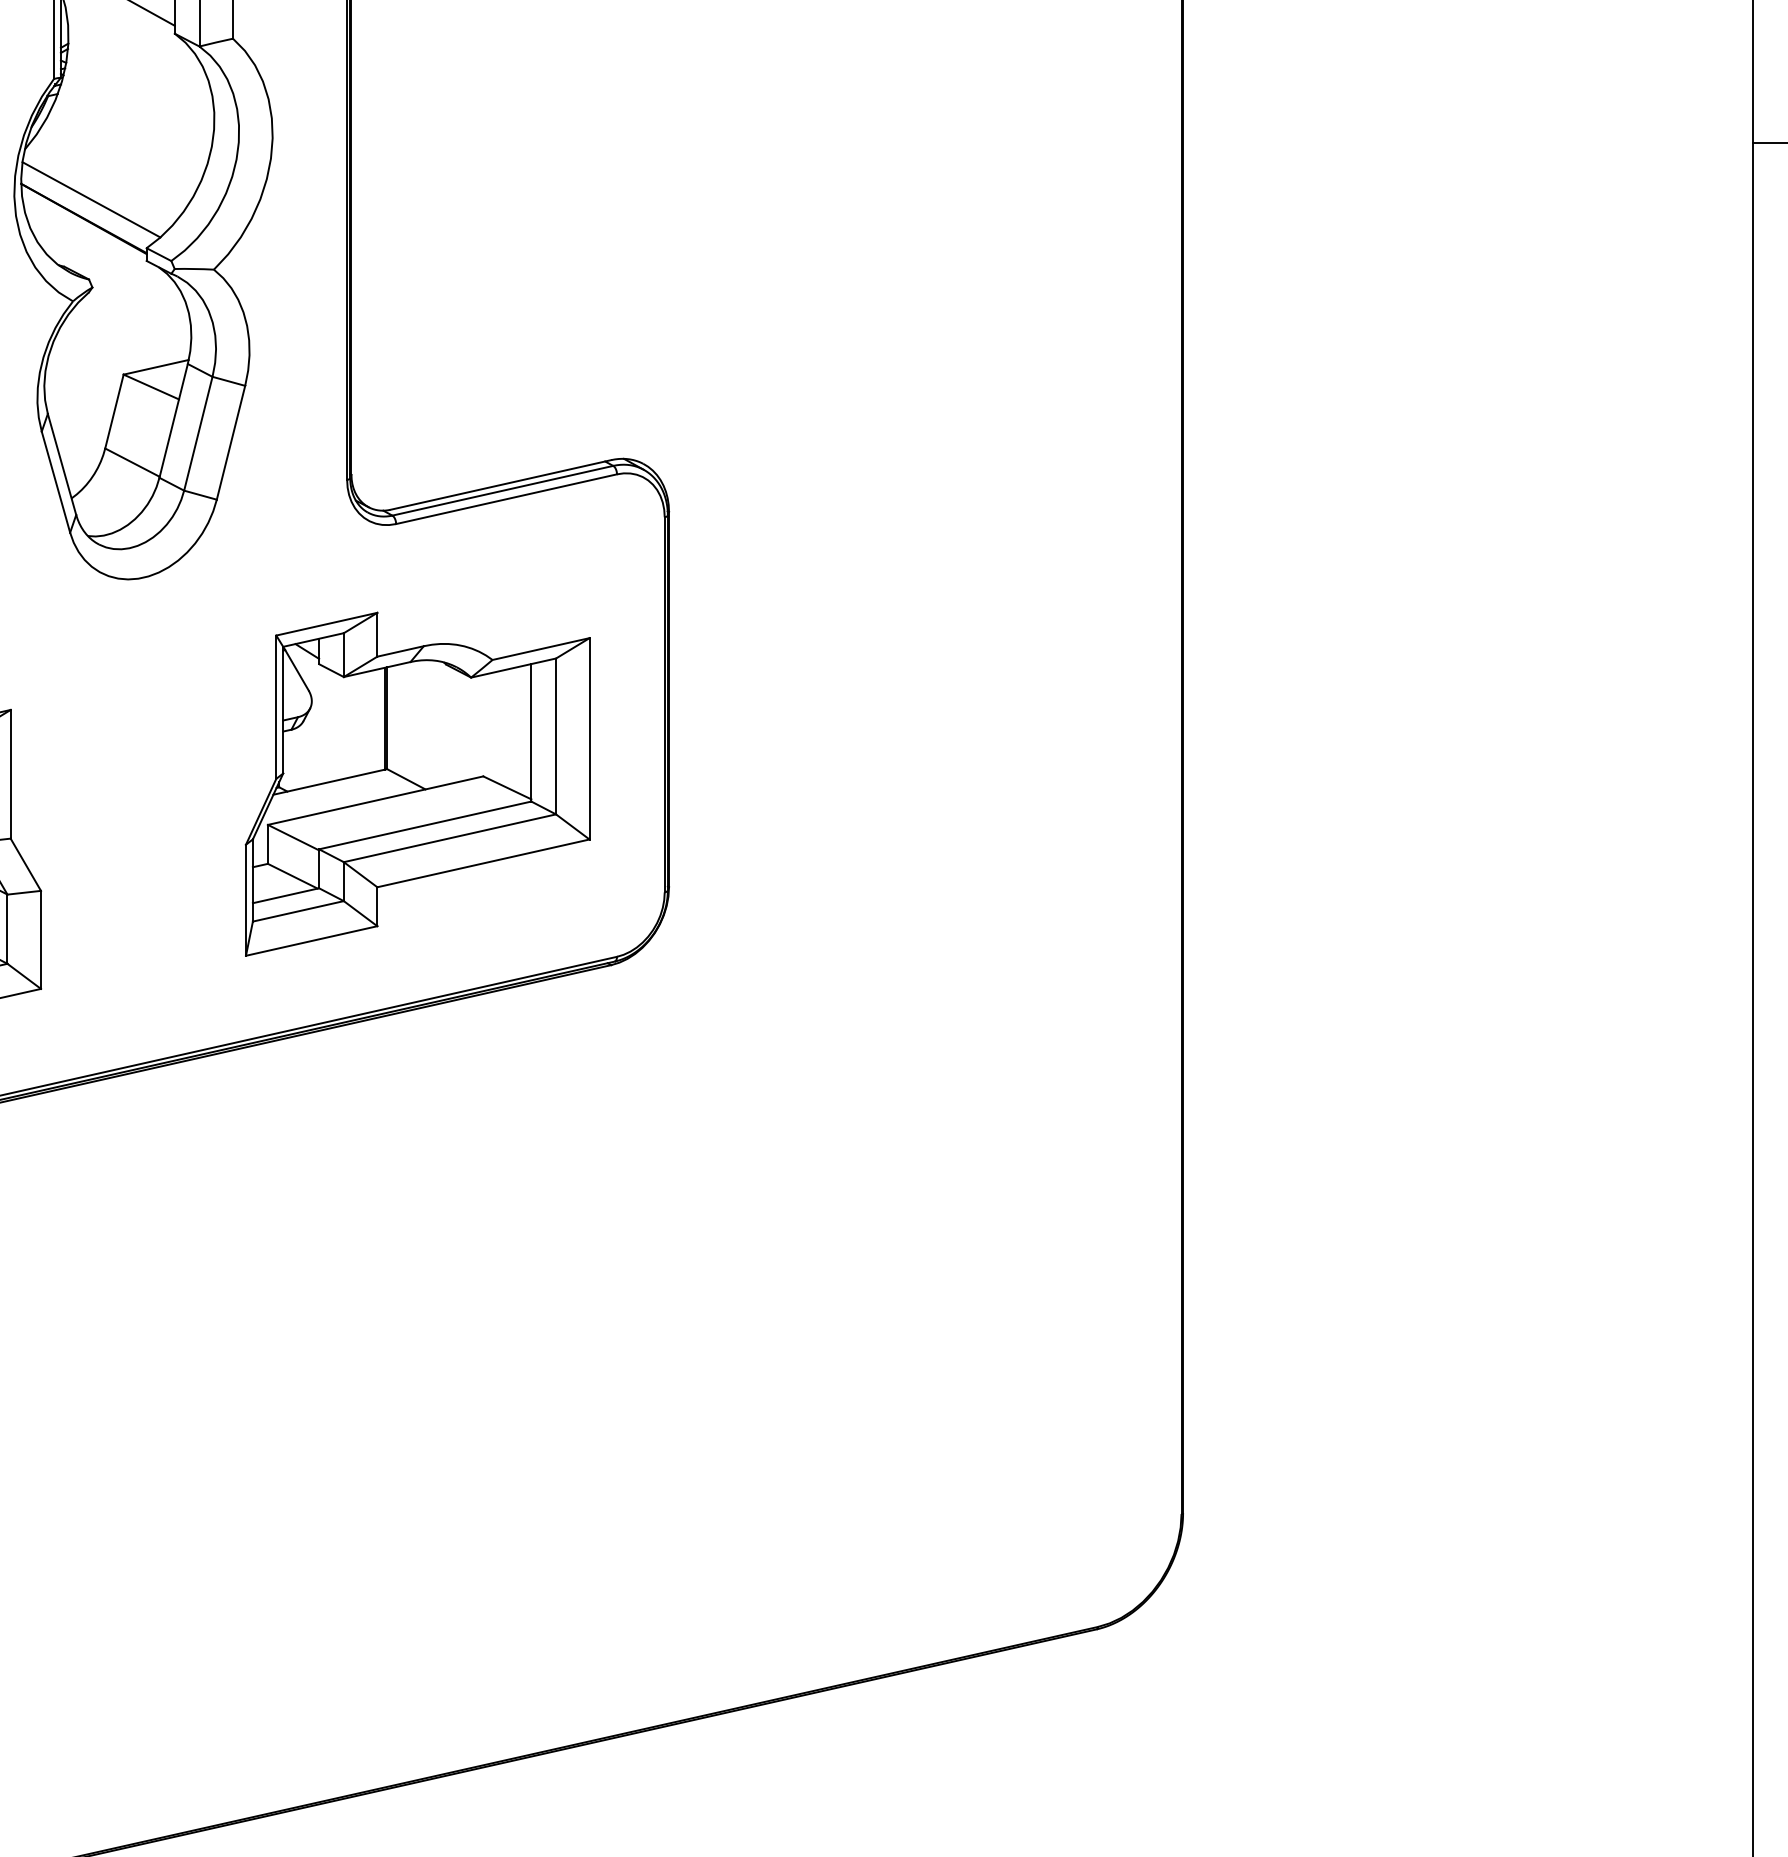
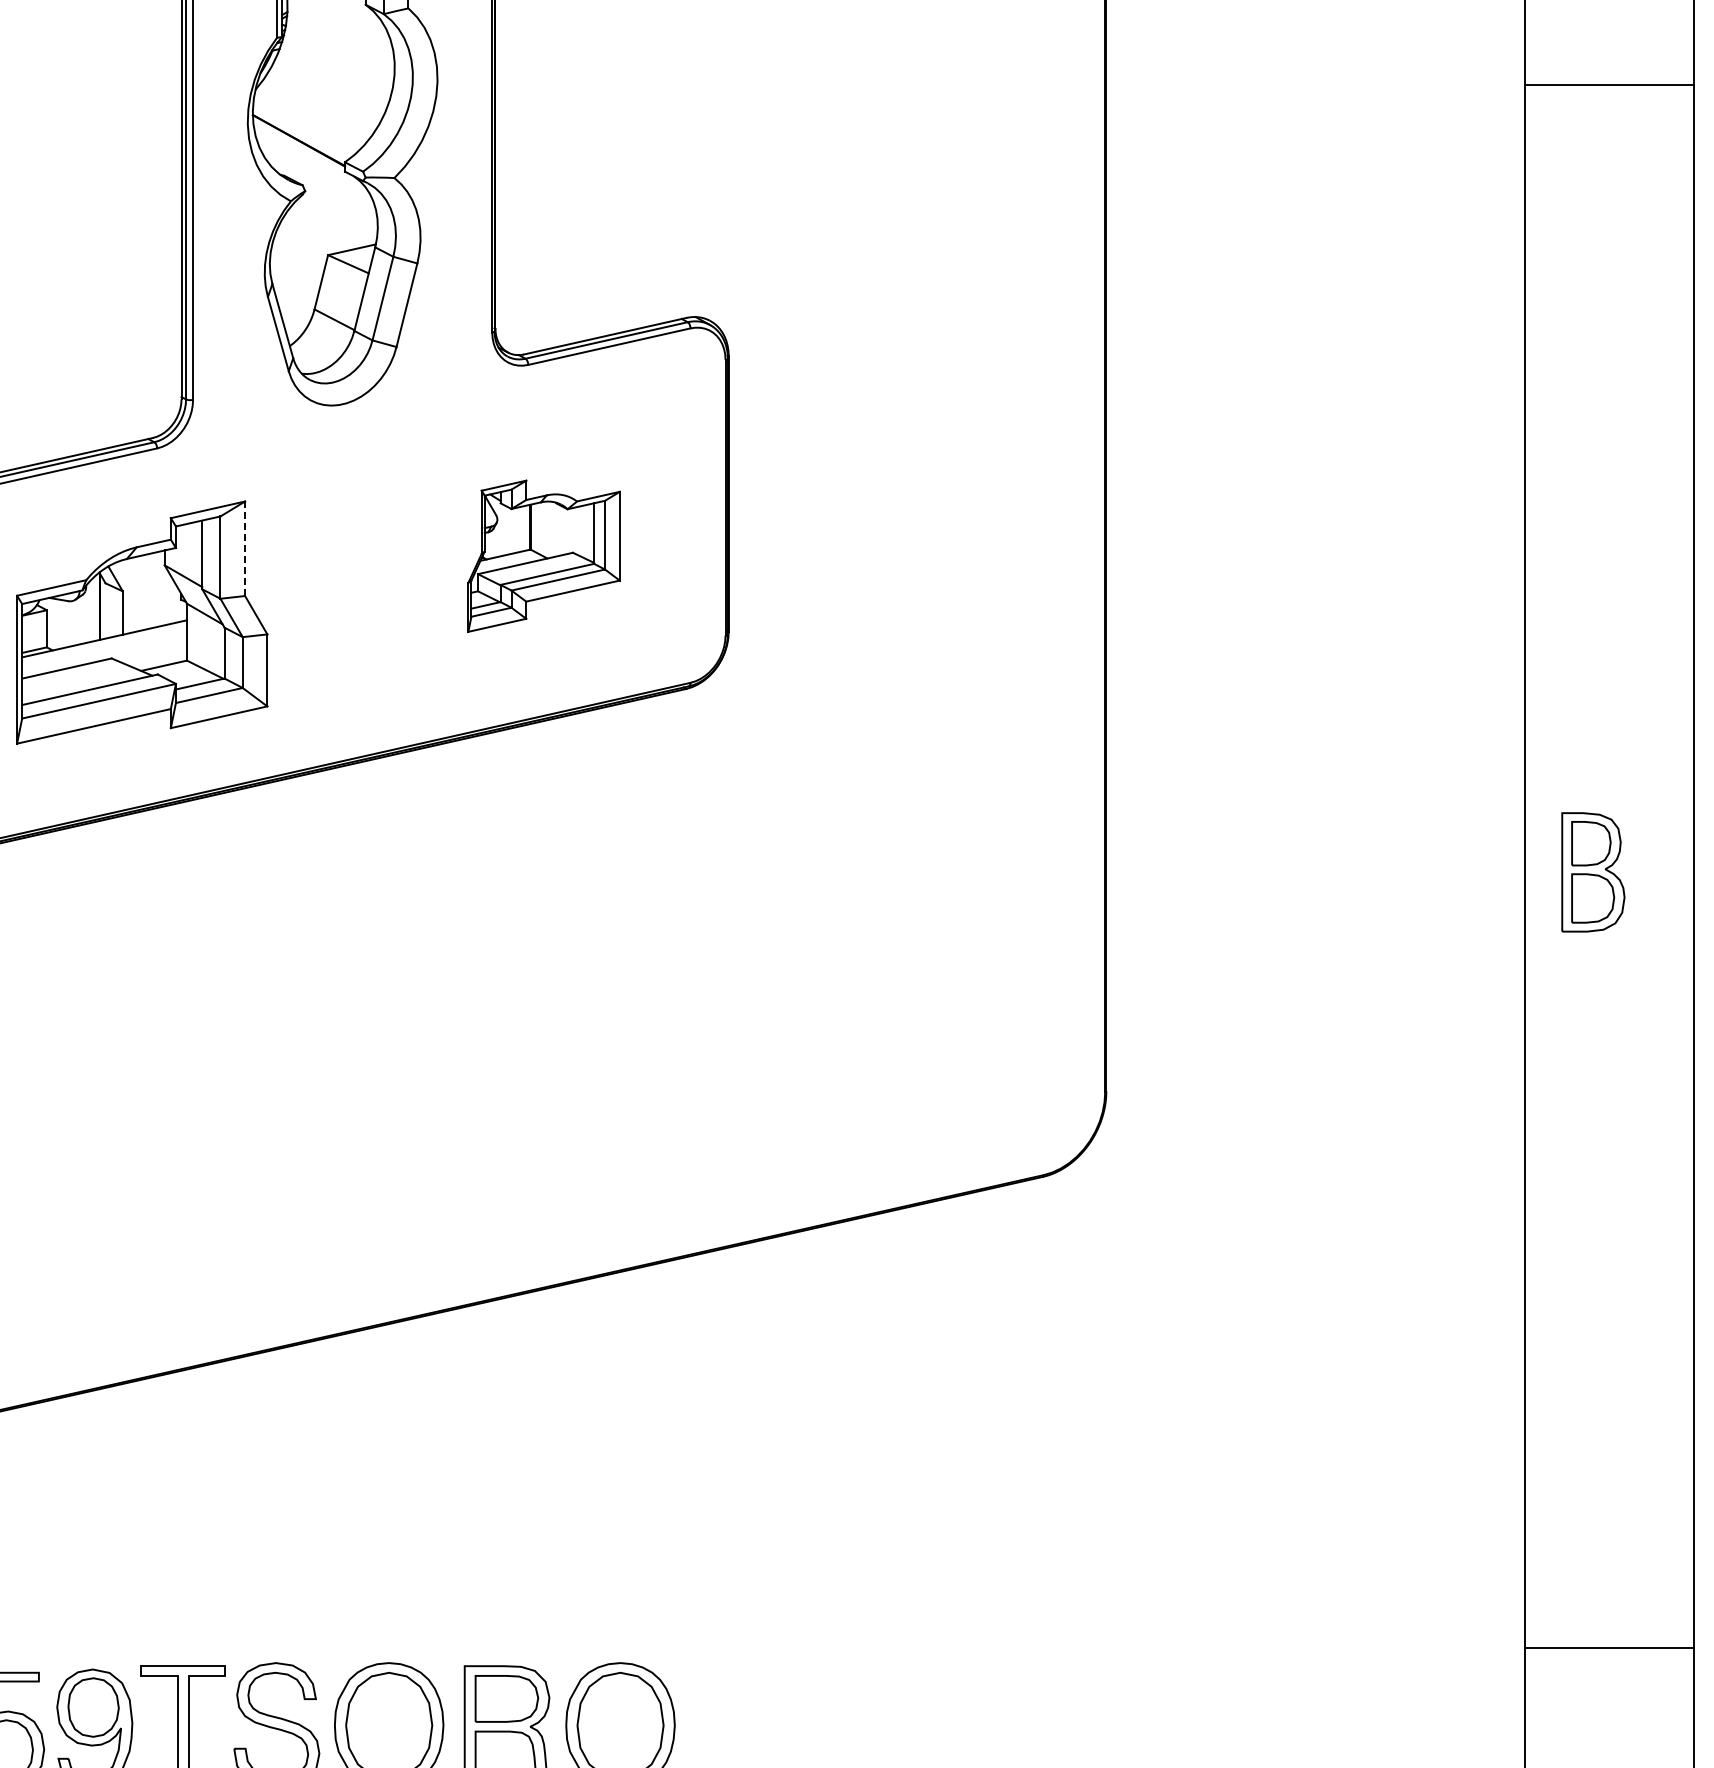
line: (91, 199) -> (304, 126), removed
line: (11, 775) -> (245, 549), solid -> dashed
part: (416, 784) -> (543, 556), size x0.6

